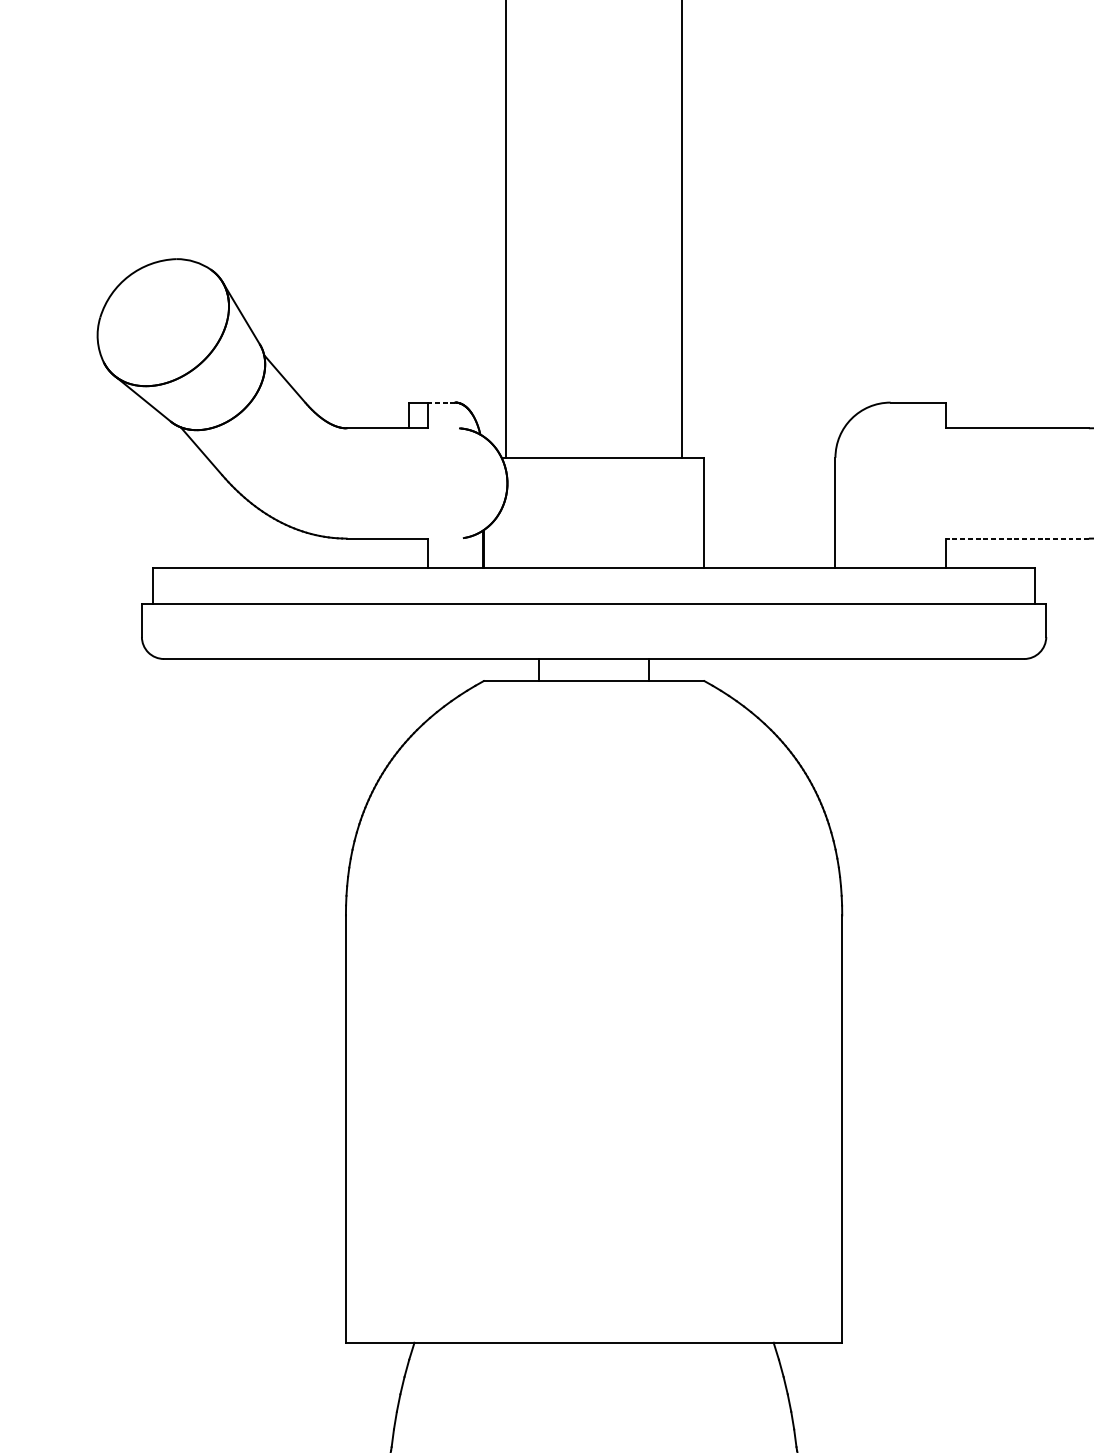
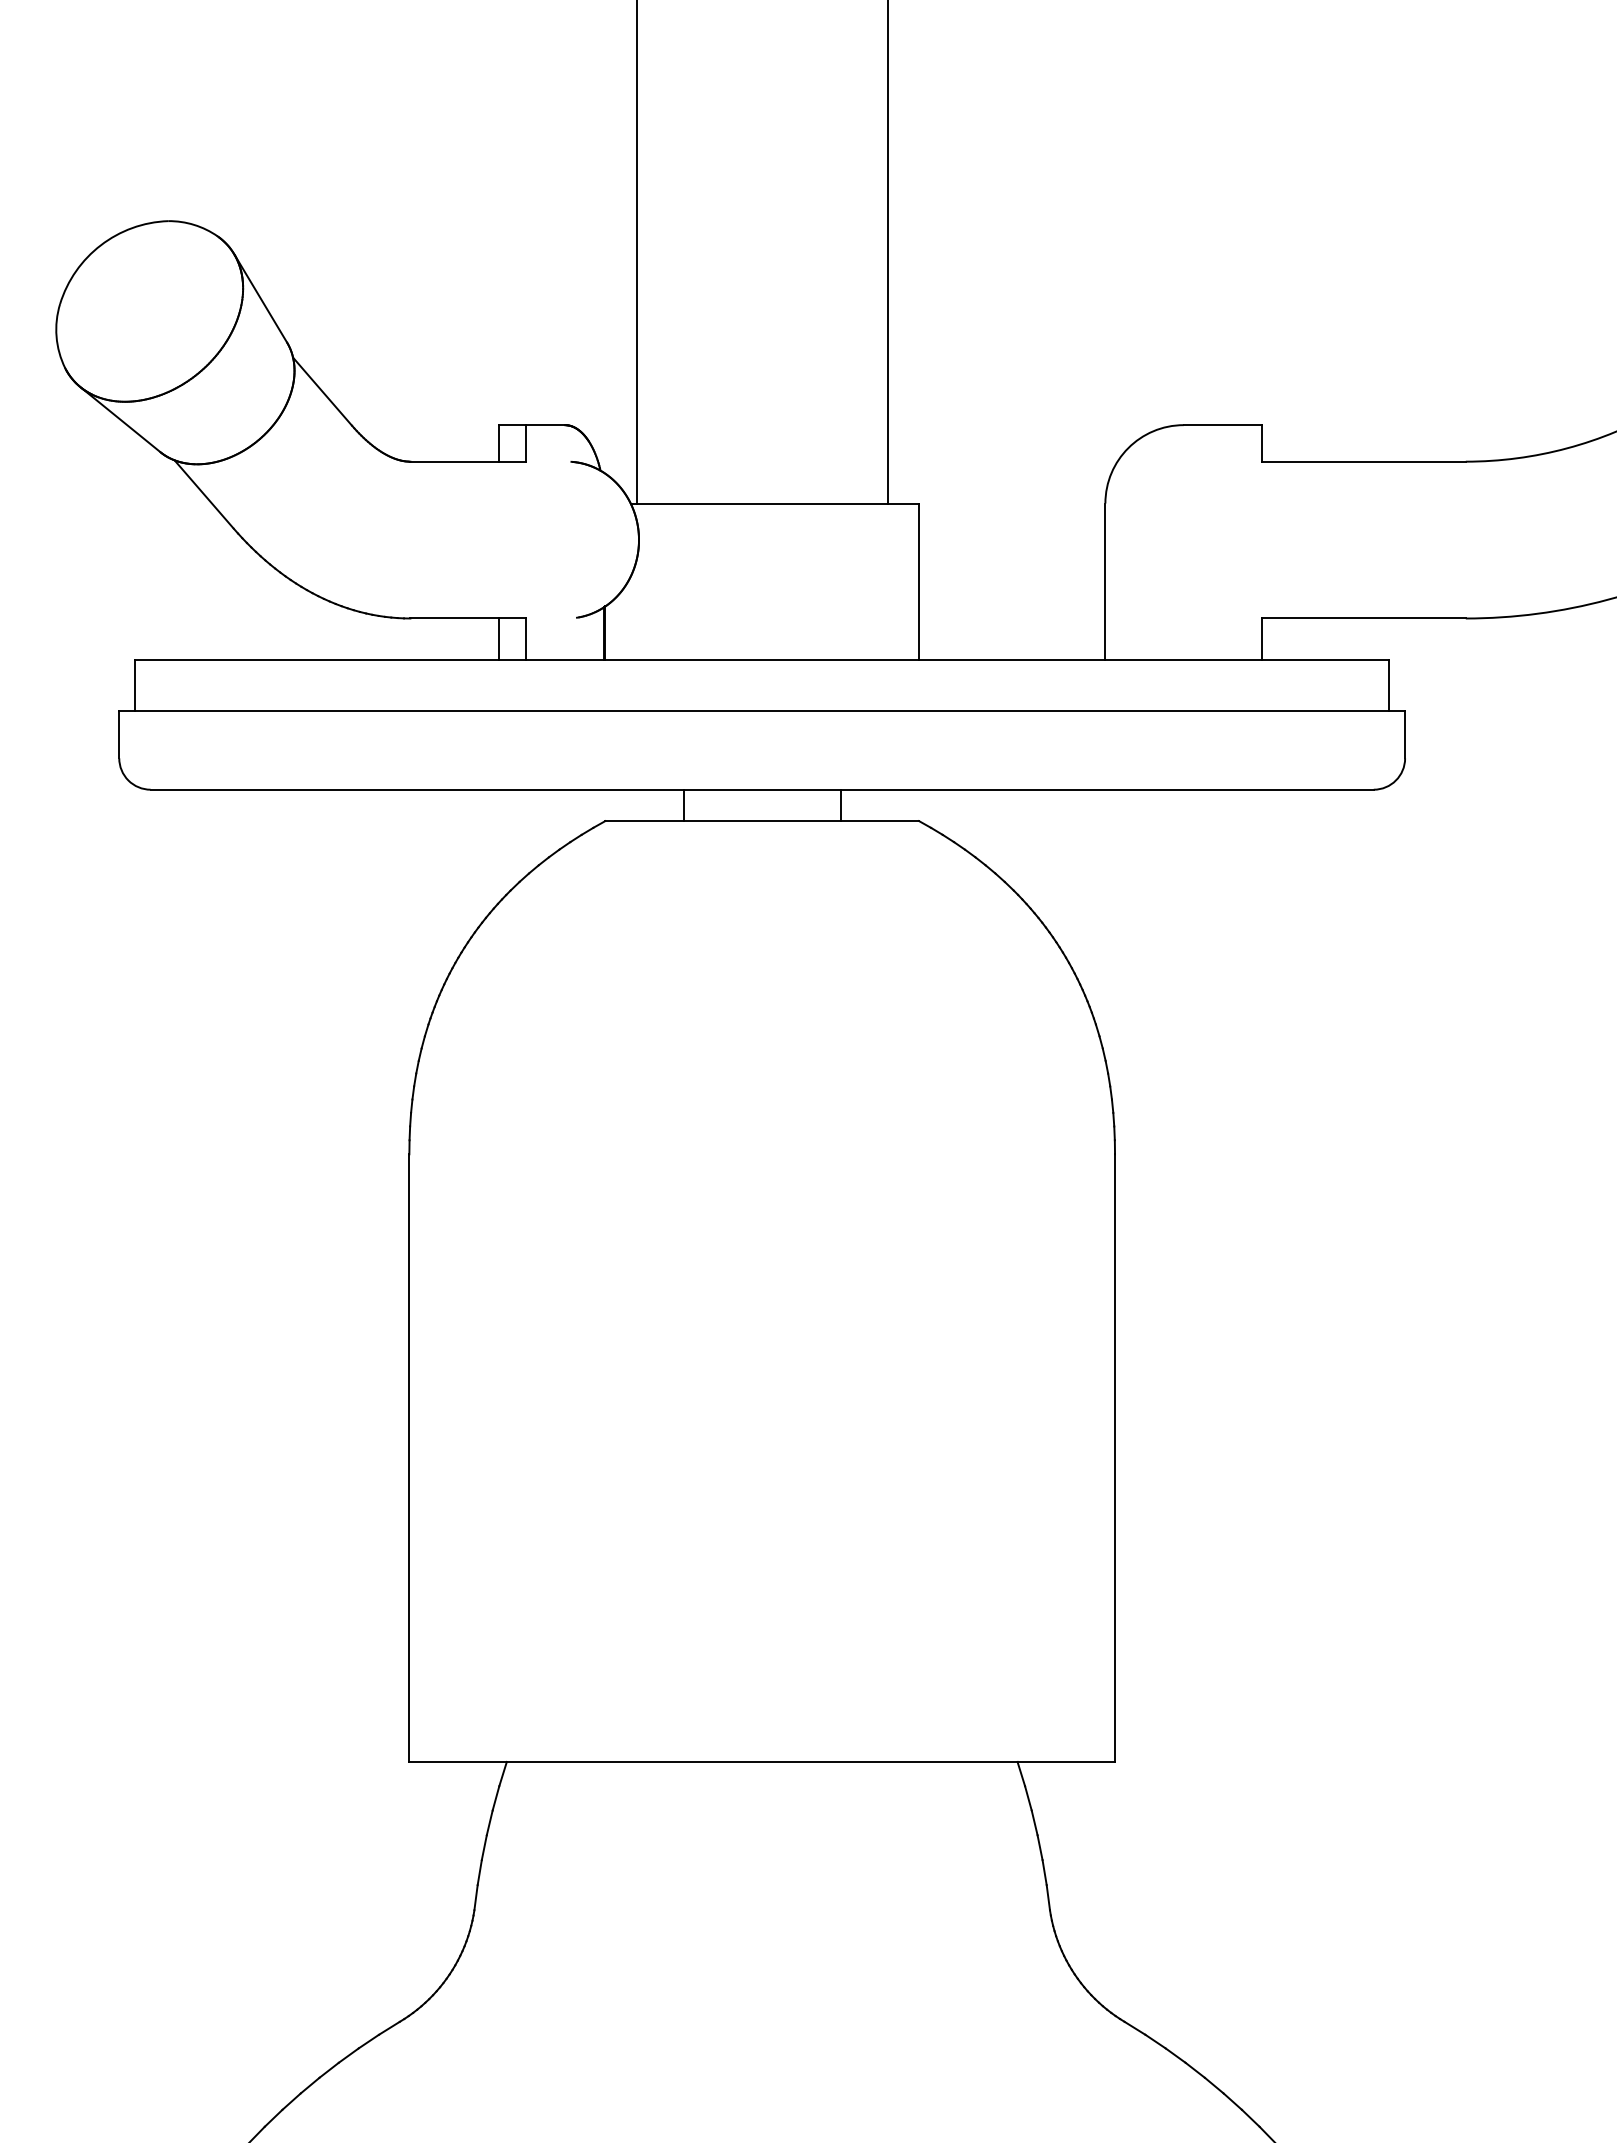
line: (441, 402) -> (545, 425), dashed -> solid
line: (1017, 538) -> (1364, 618), dashed -> solid
line: (408, 553) -> (498, 639), added

